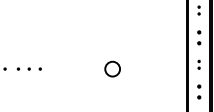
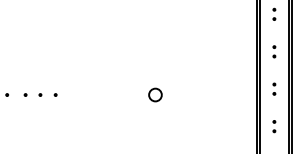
part: (198, 37) -> (273, 51), size x0.62
circle: (112, 68) -> (155, 94), size x0.62
part: (198, 91) -> (273, 125), size x0.62

